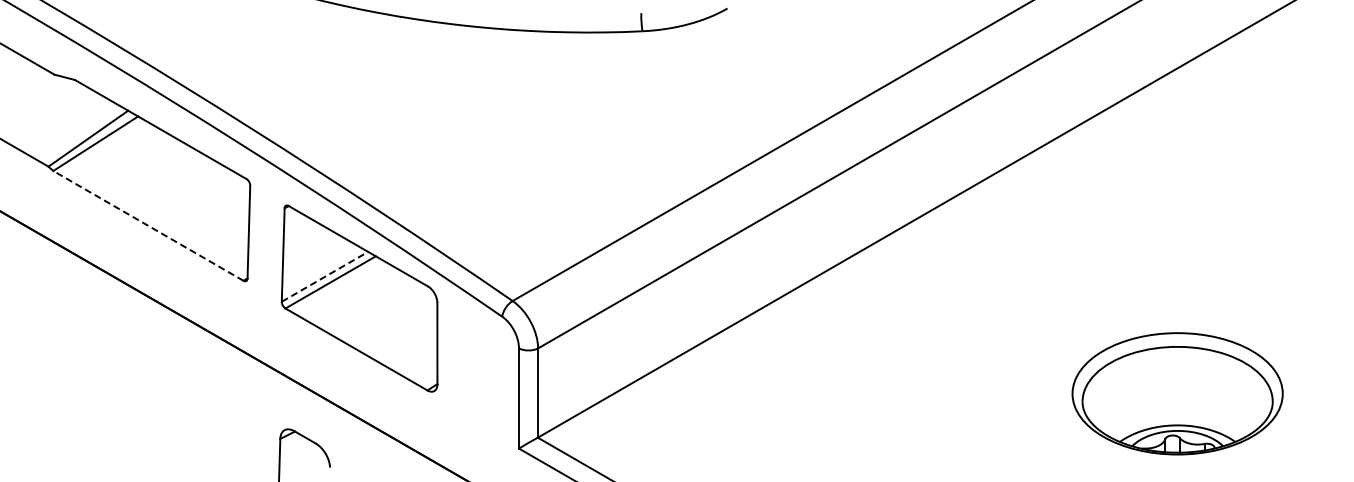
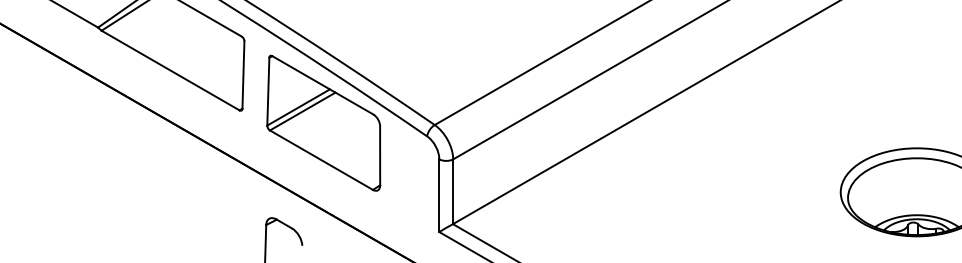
line: (148, 225) -> (170, 70), dashed -> solid
line: (325, 276) -> (298, 107), dashed -> solid

